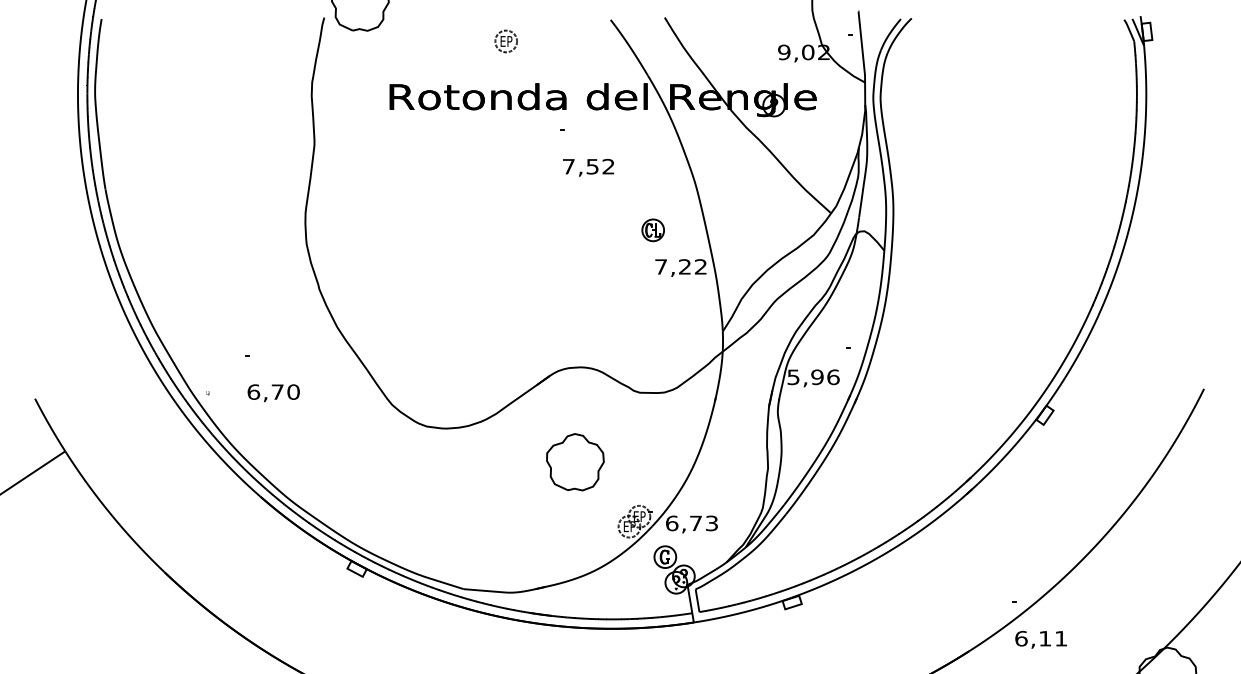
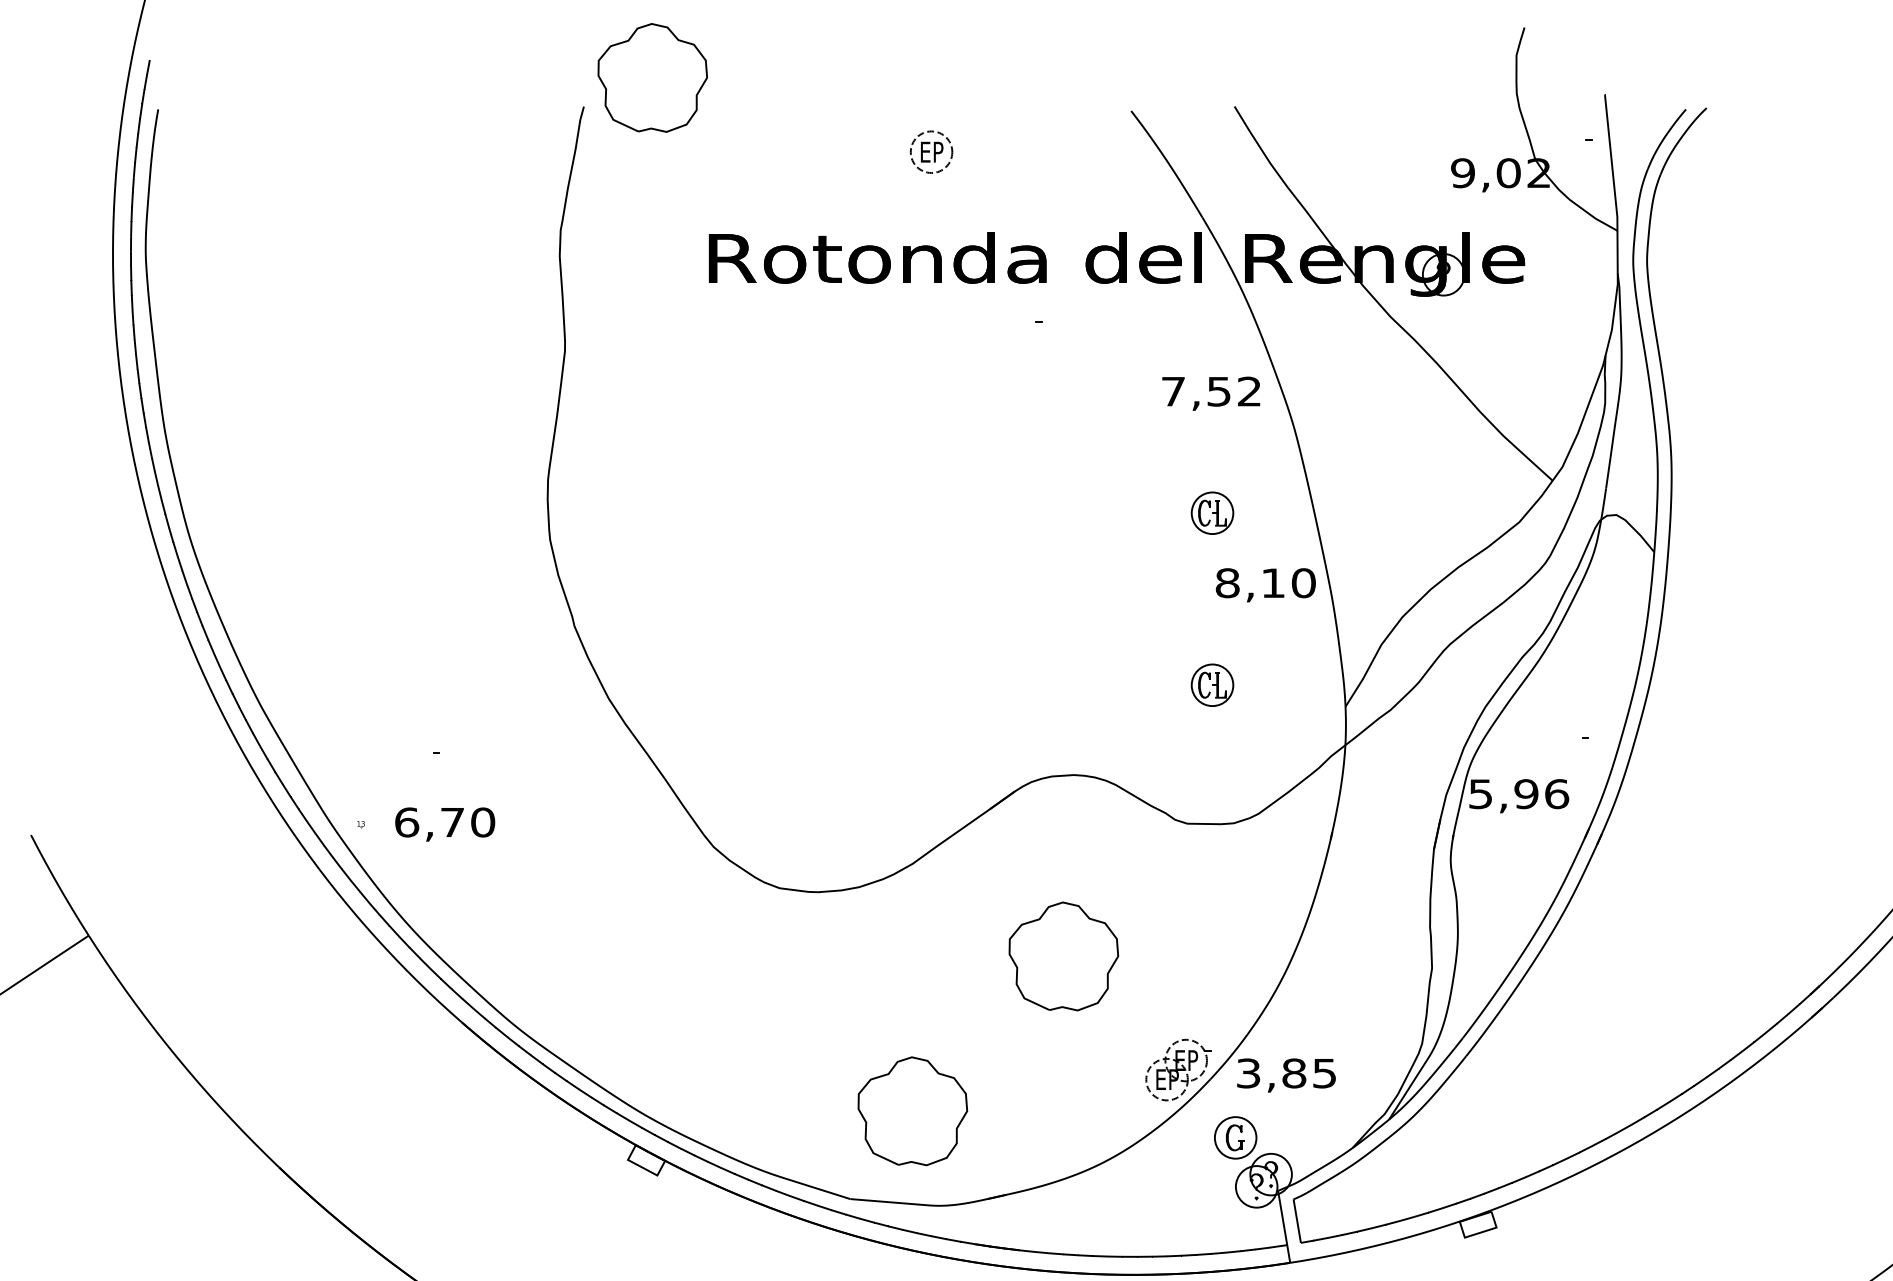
text: (588, 167) -> (1211, 393), moved
text: (681, 266) -> (1266, 582), 7,22 -> 8,10
part: (652, 320) -> (1211, 685), added
text: (273, 393) -> (444, 825), moved
text: (691, 523) -> (1285, 1073), 6,73 -> 3,85
part: (496, 543) -> (912, 1111), added

